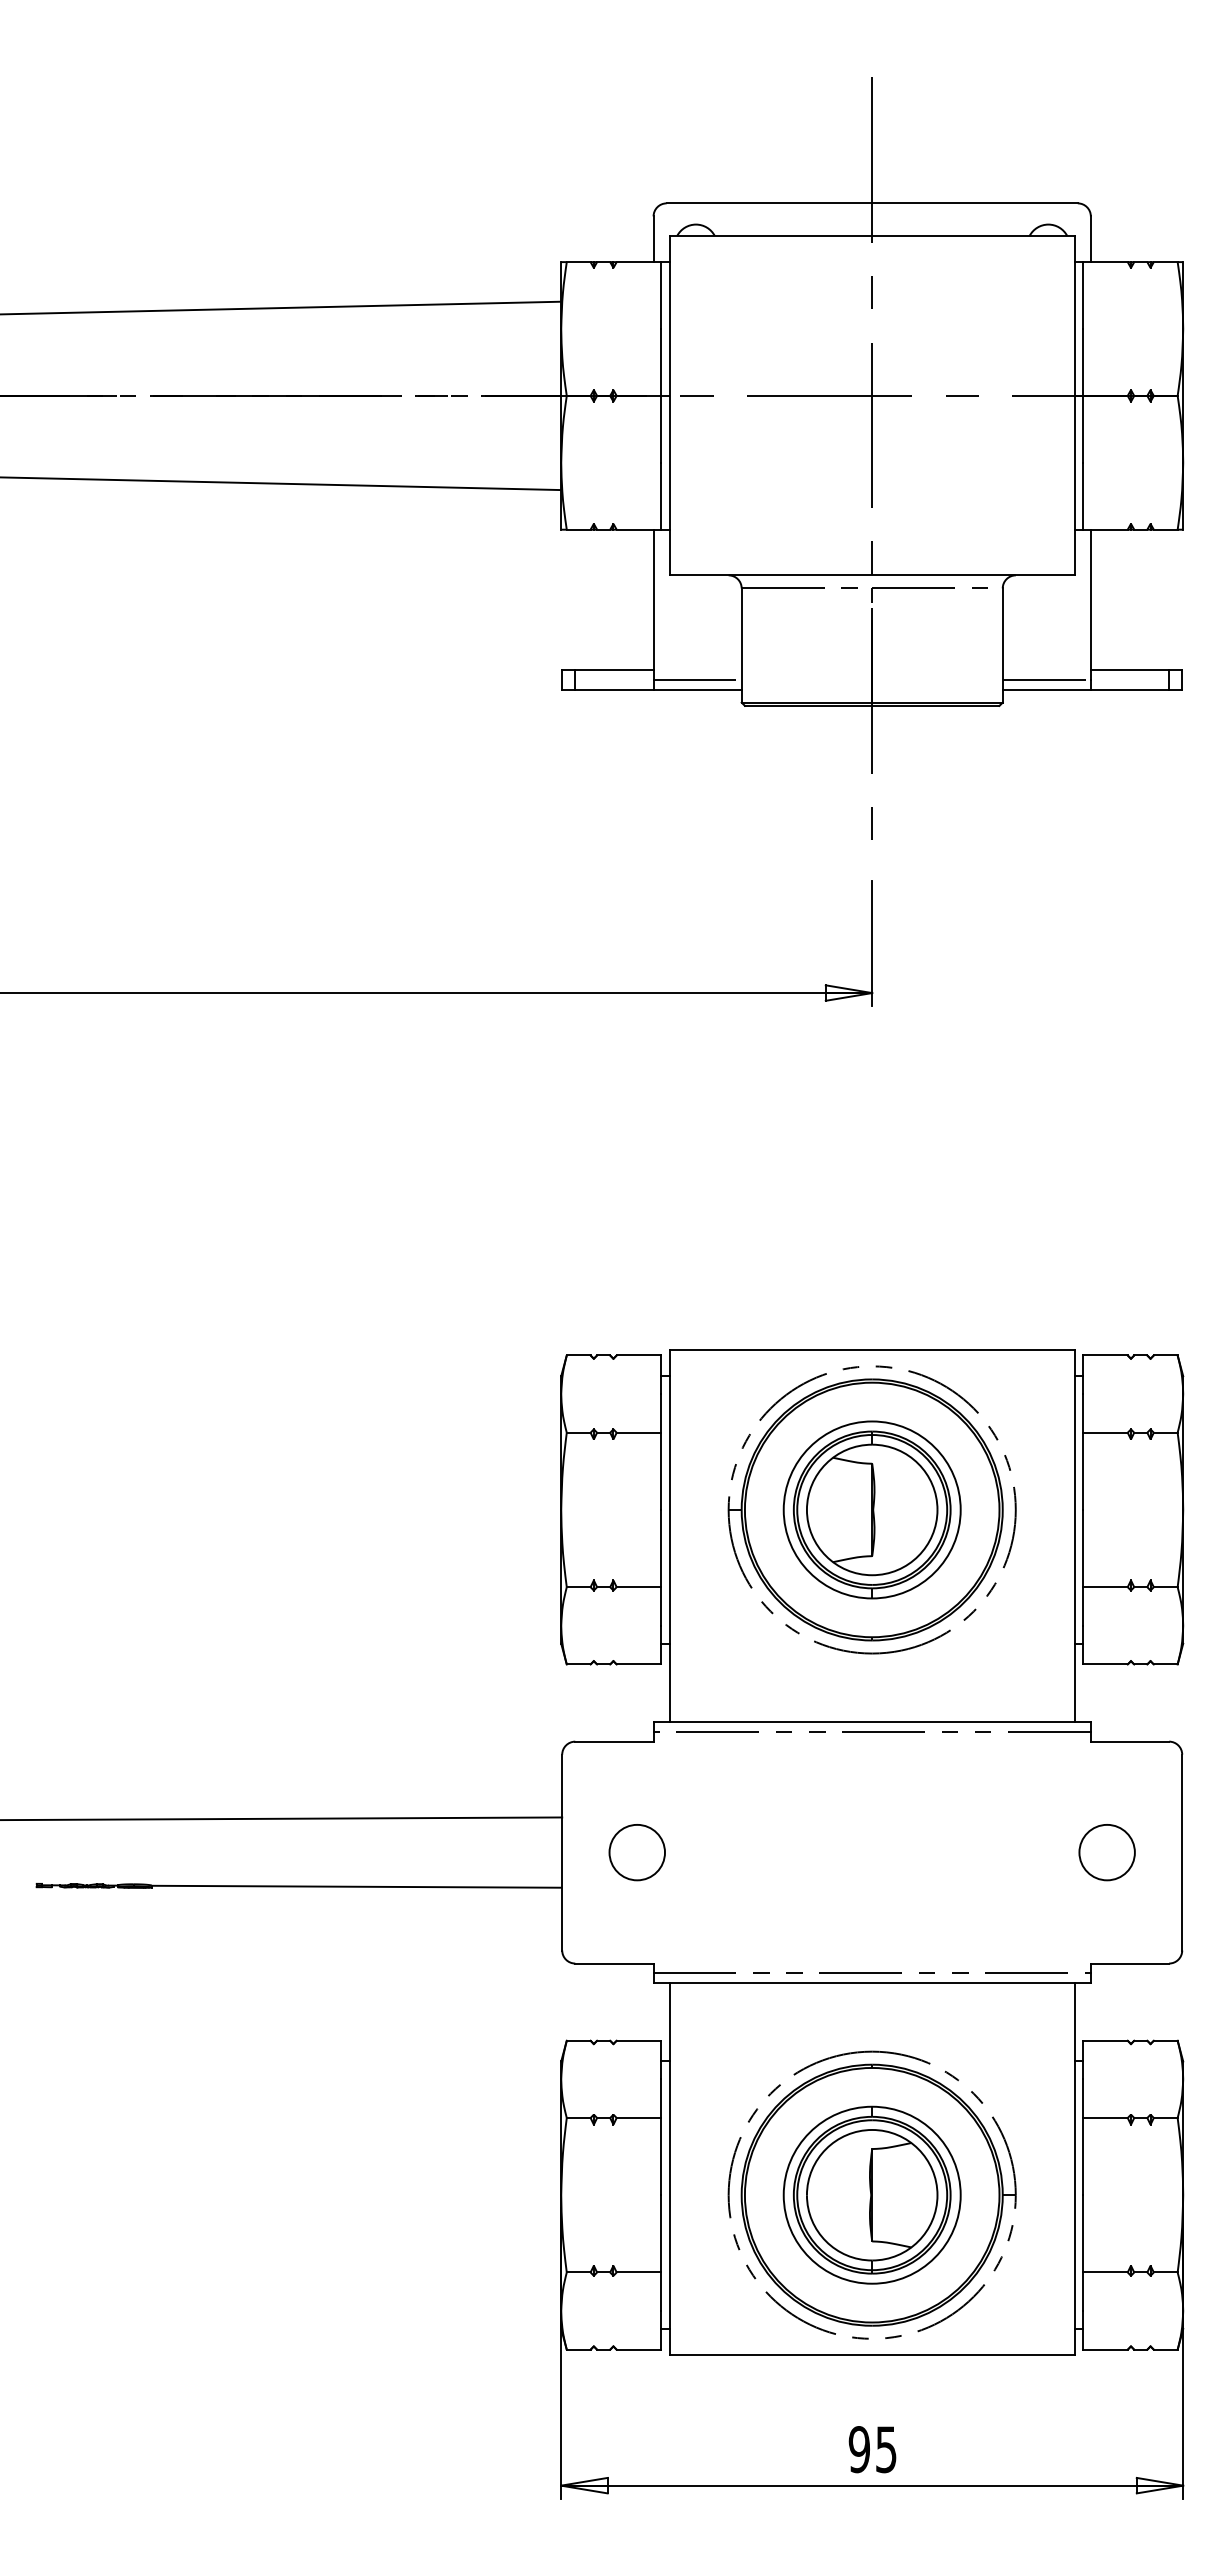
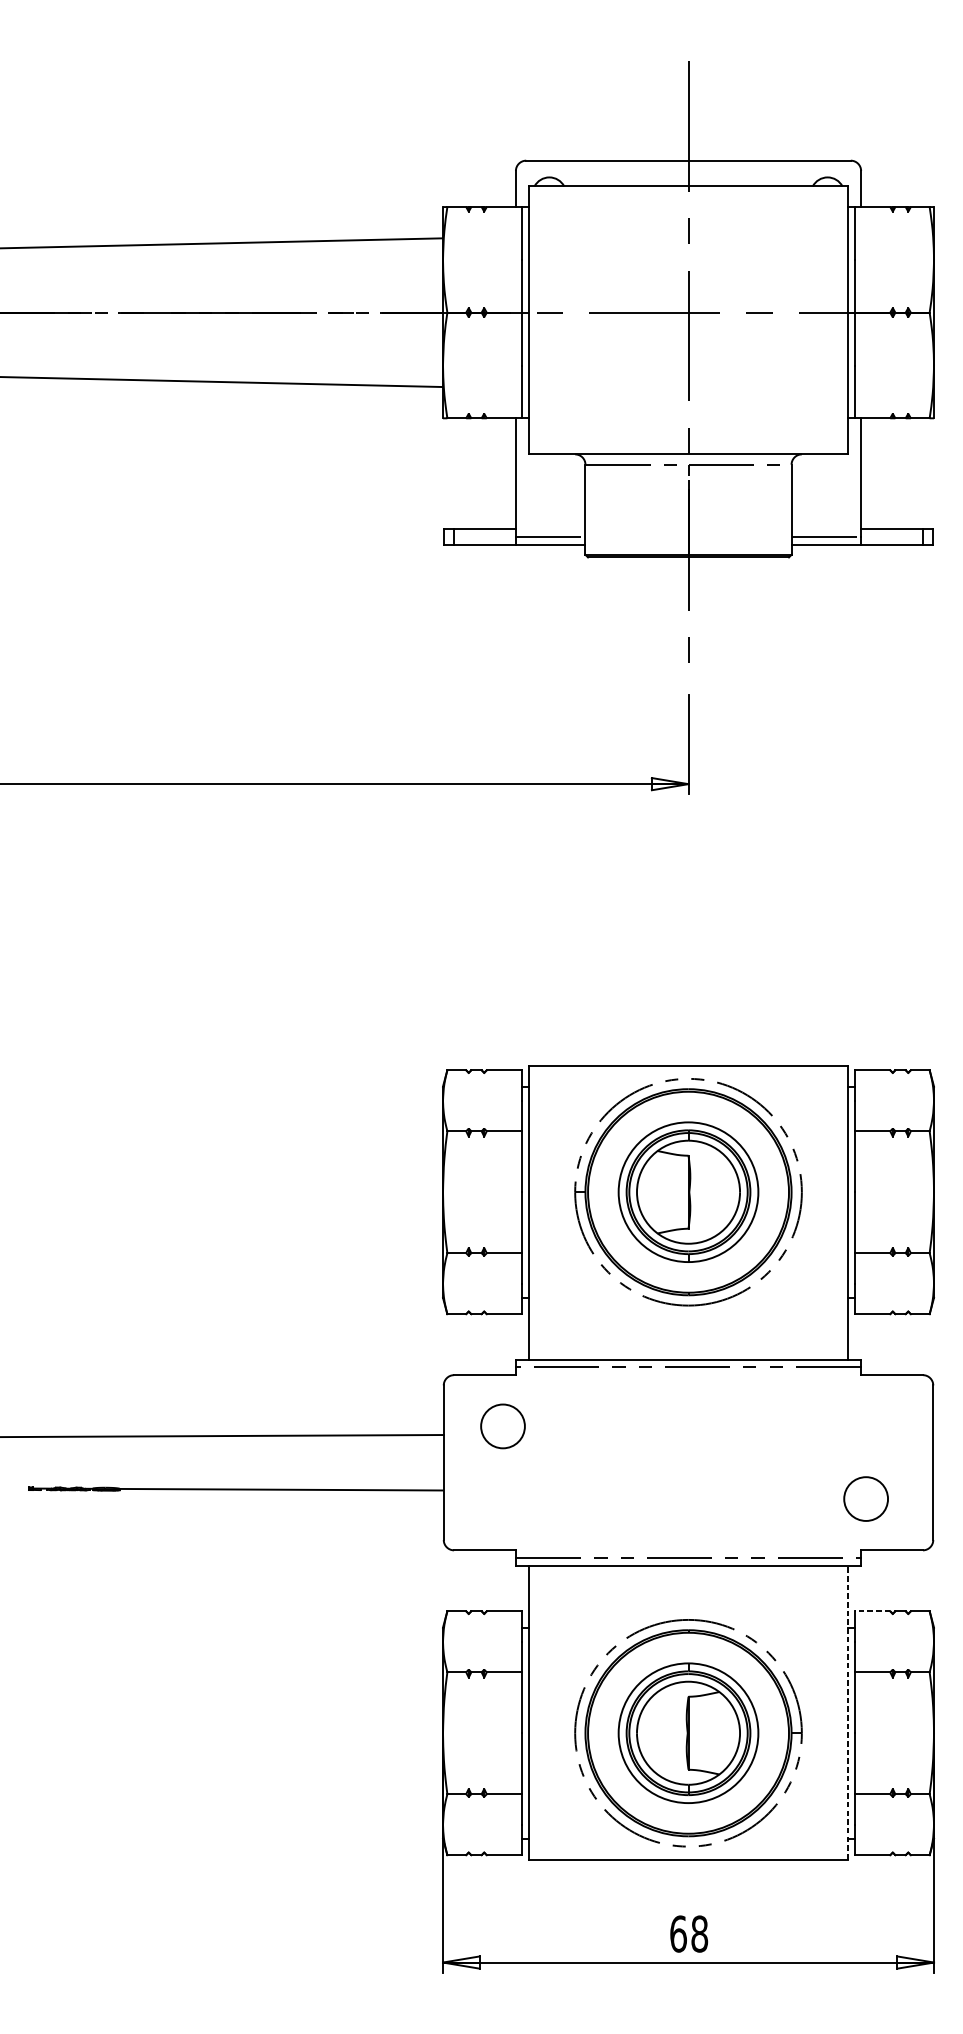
circle: (636, 1852) -> (502, 1426), moved
circle: (1106, 1852) -> (865, 1498), moved
line: (1105, 2040) -> (872, 1611), solid -> dashed
line: (1074, 2168) -> (848, 1712), solid -> dashed
text: (872, 2449) -> (688, 1934), 95 -> 68

